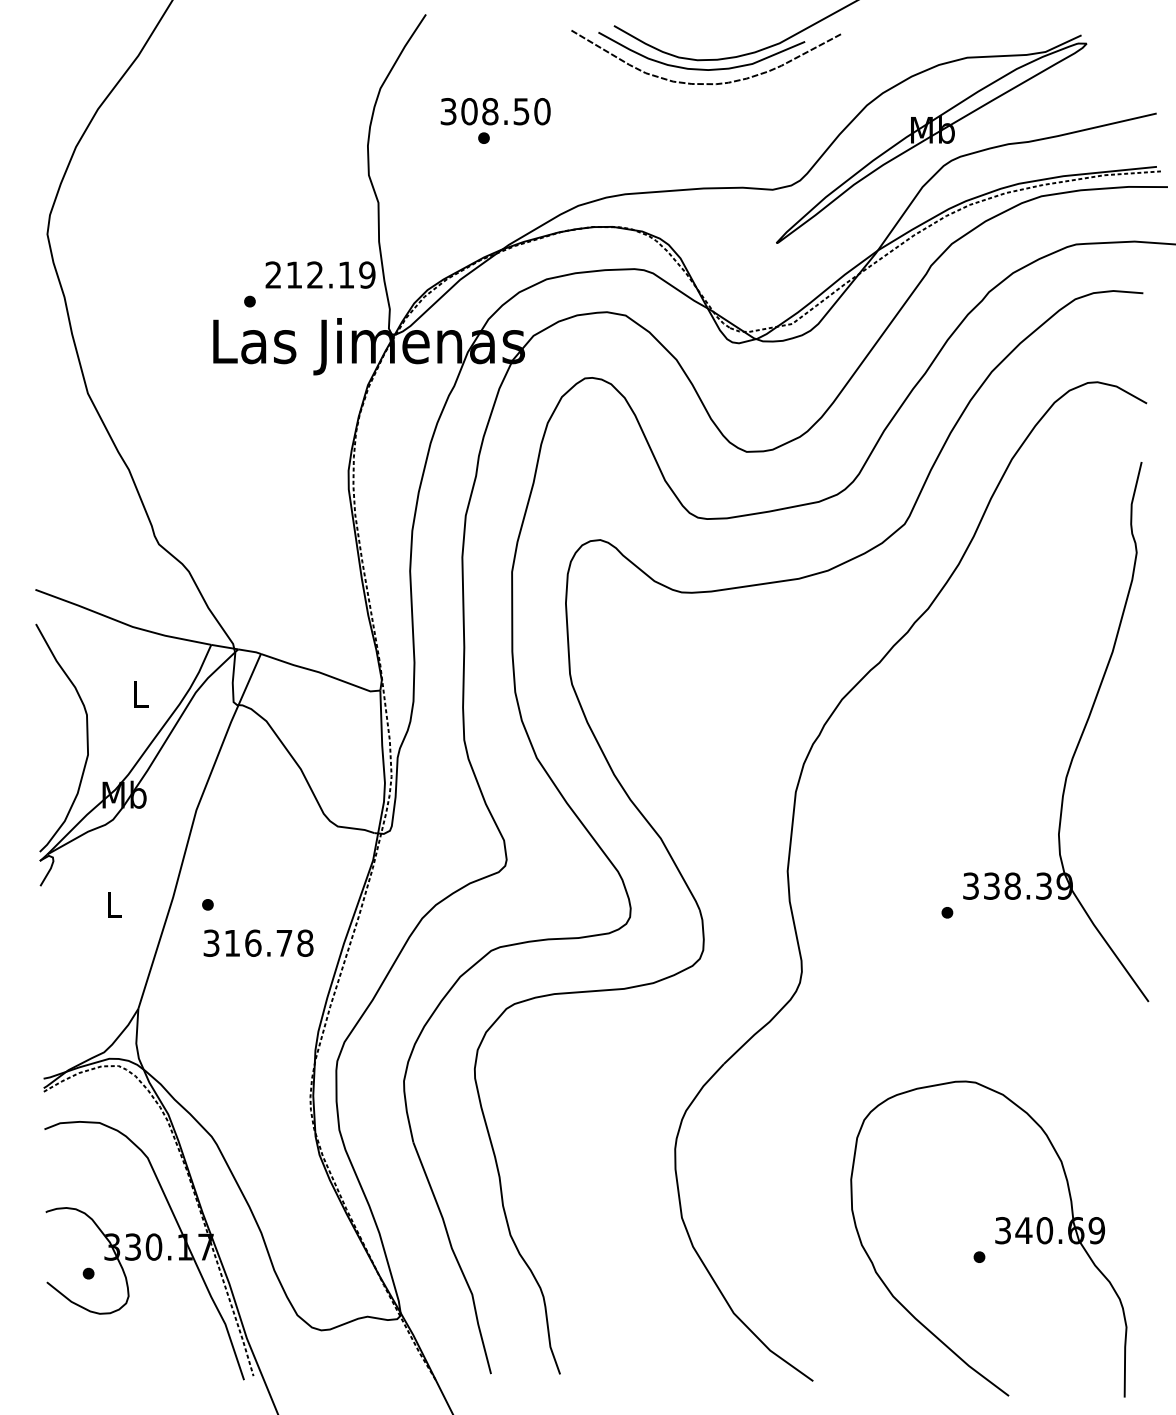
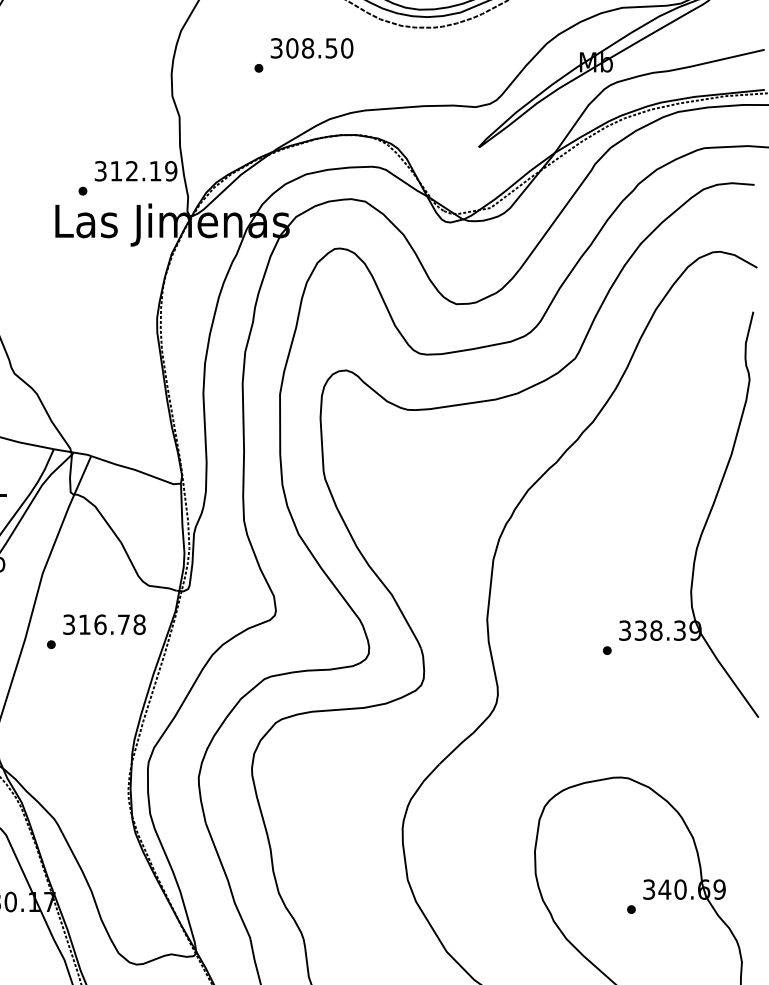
text: (495, 111) -> (311, 48), moved
text: (273, 274) -> (100, 170), 212.19 -> 312.19
text: (258, 942) -> (104, 624), moved

